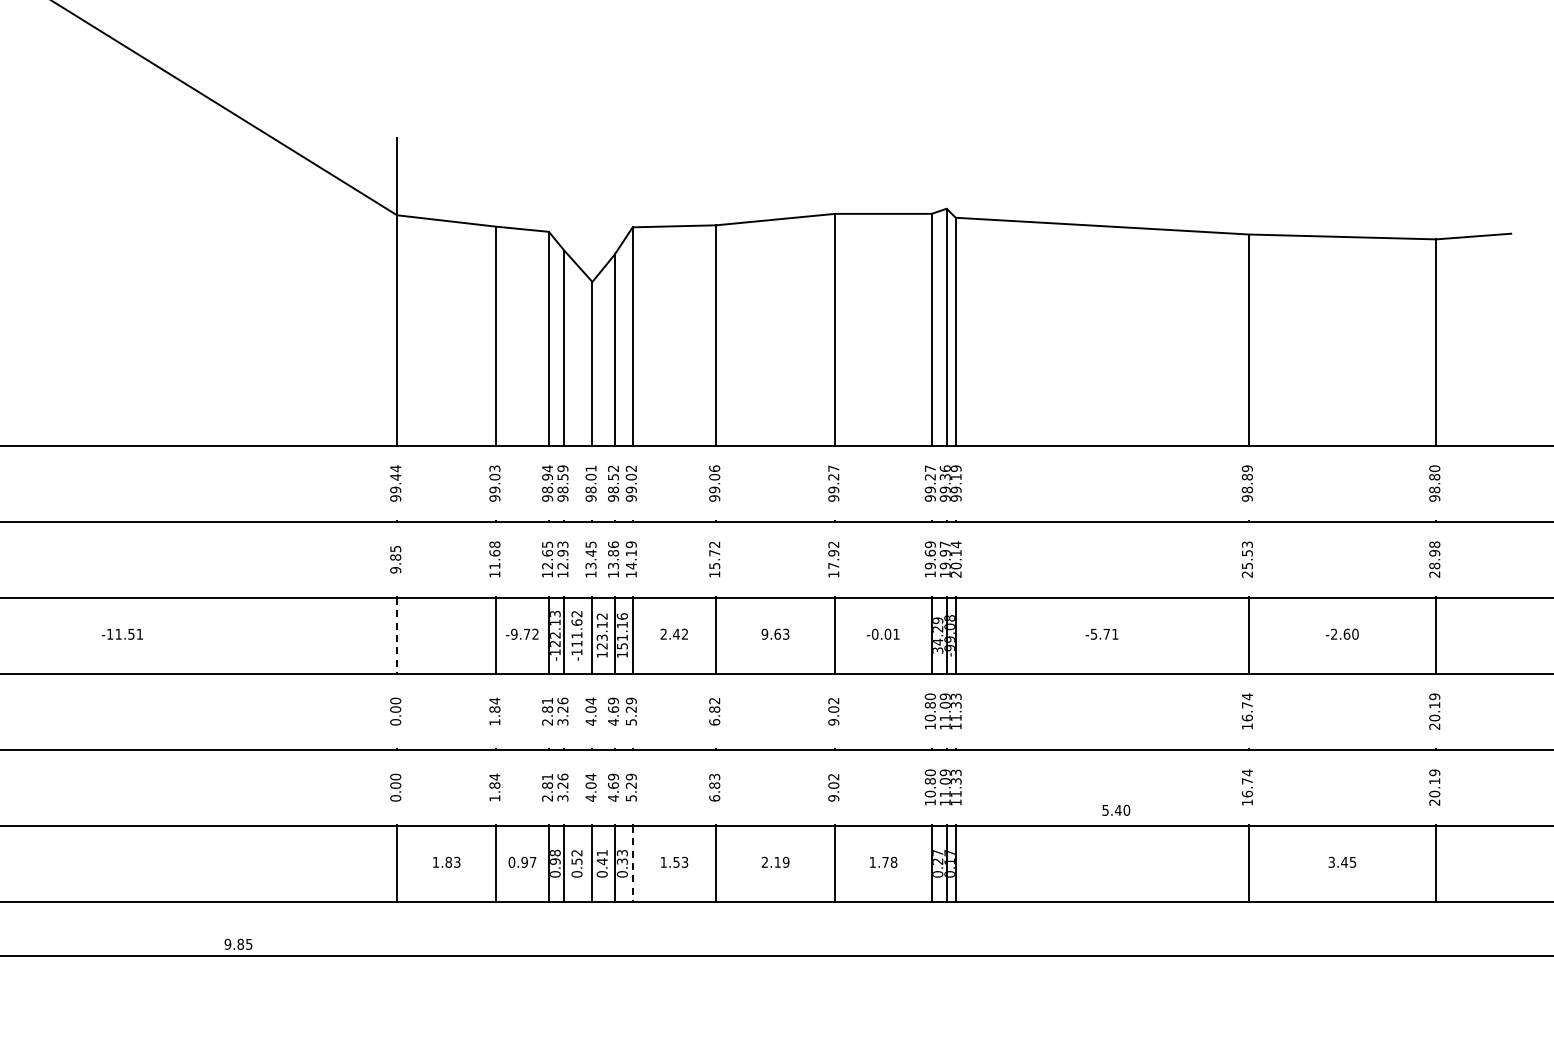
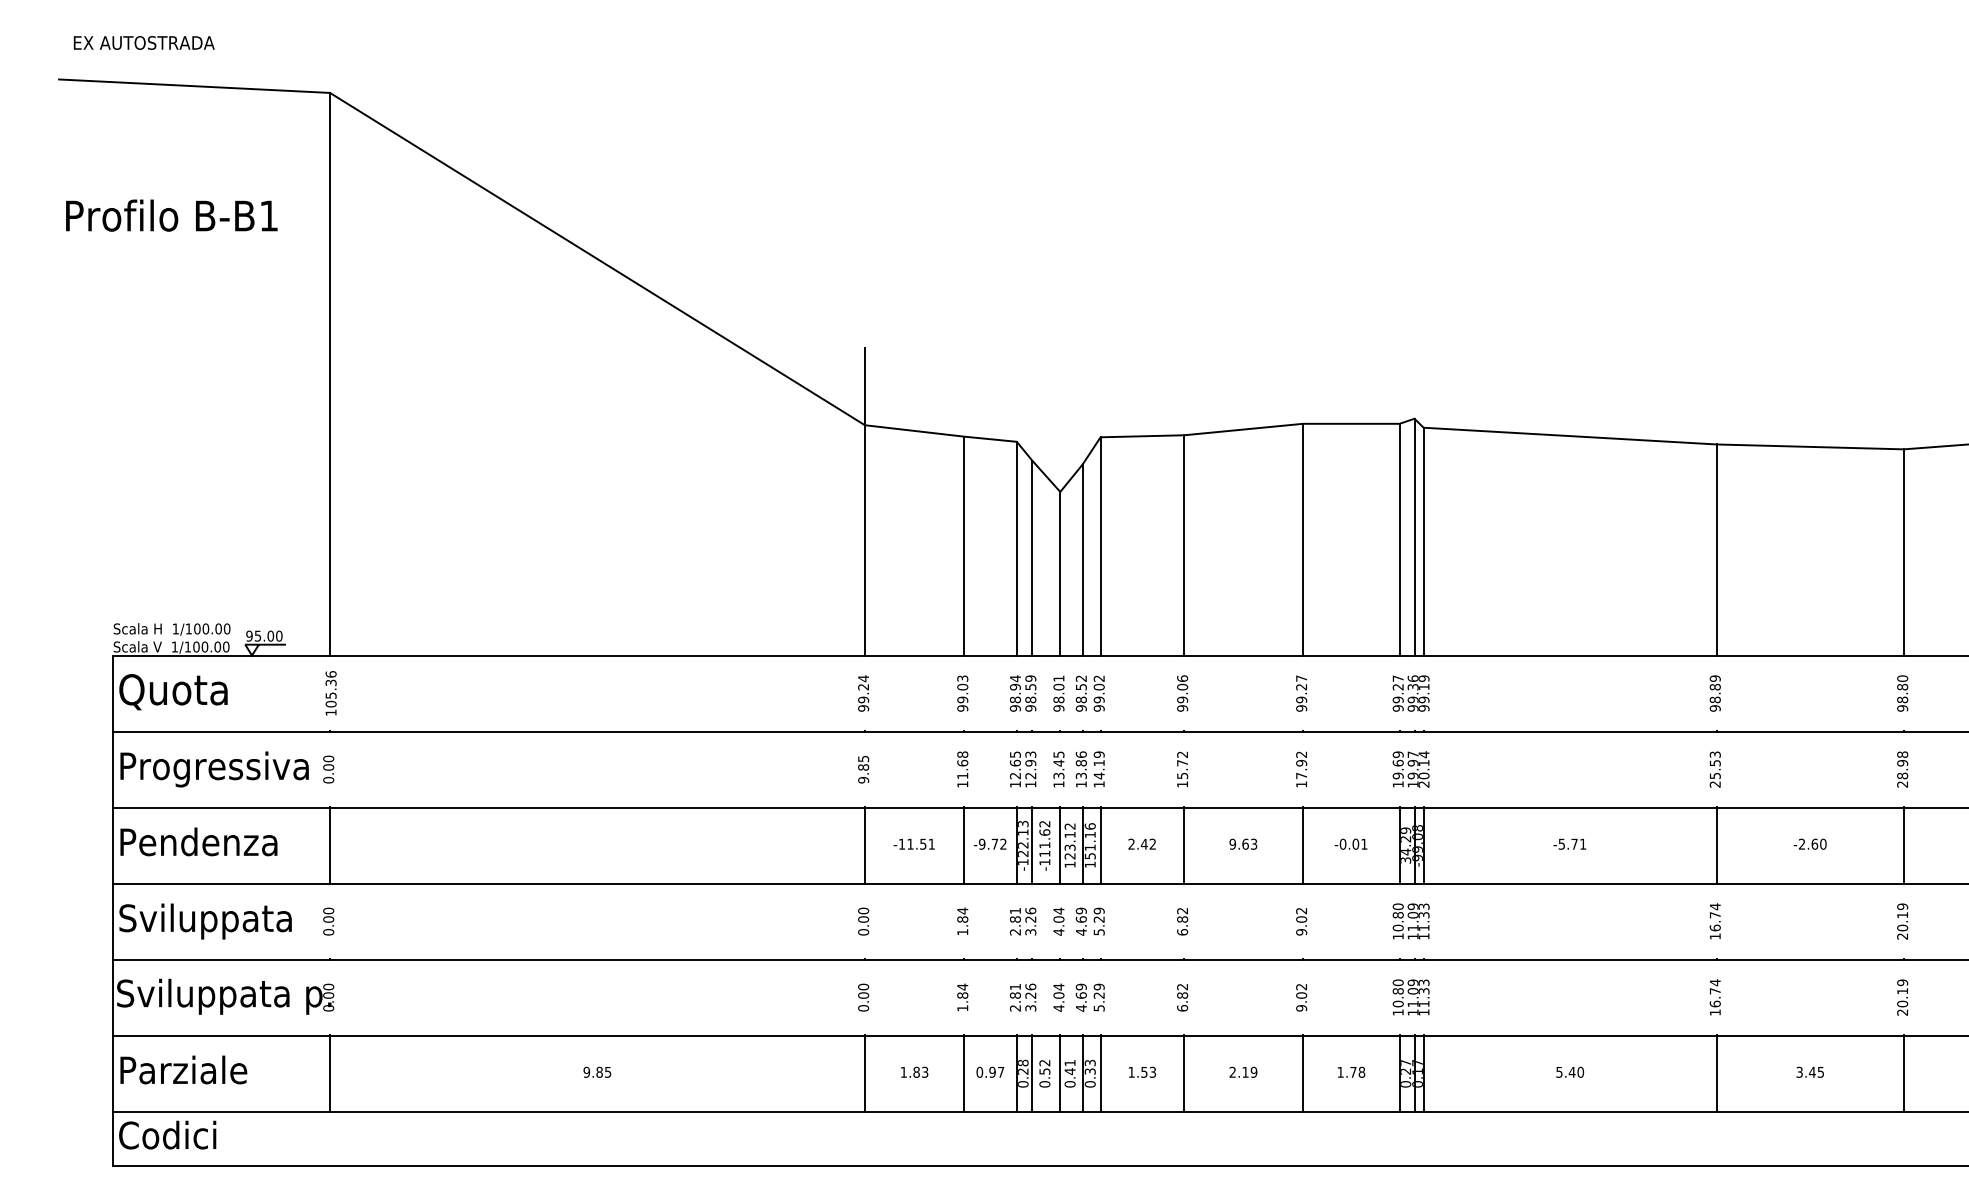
text: (395, 476) -> (863, 686), 99.44 -> 99.24
text: (121, 633) -> (913, 843), moved
line: (396, 636) -> (864, 846), dashed -> solid
text: (714, 777) -> (1182, 987), 6.83 -> 6.82
text: (1116, 809) -> (1570, 1071), moved
text: (555, 861) -> (1023, 1071), 0.98 -> 0.28
line: (632, 864) -> (1100, 1074), dashed -> solid
text: (238, 943) -> (597, 1071), moved

